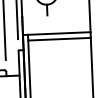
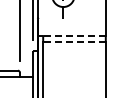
line: (59, 33) -> (74, 36), solid -> dashed
line: (59, 39) -> (74, 42), solid -> dashed

